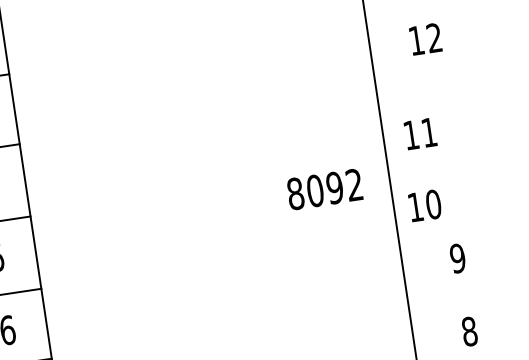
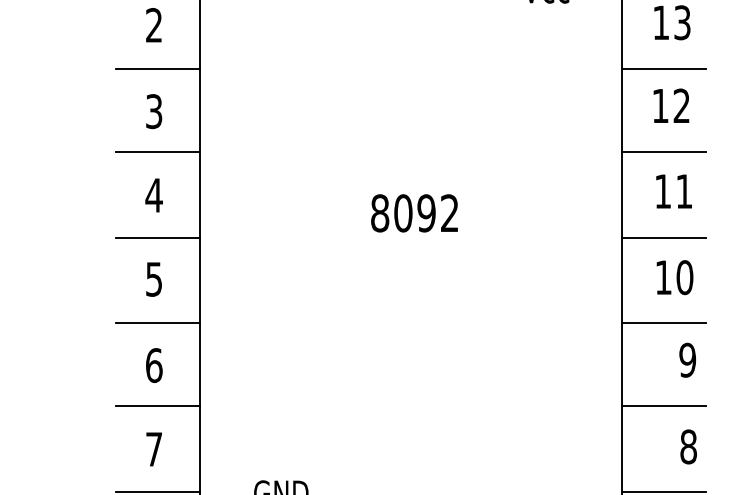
line: (401, 15) -> (664, 69), added
text: (425, 38) -> (671, 105), moved
line: (412, 85) -> (664, 152), added
text: (420, 133) -> (673, 191), moved
line: (422, 157) -> (664, 237), added
text: (324, 189) -> (414, 213), moved
text: (424, 205) -> (674, 277), moved
line: (433, 230) -> (664, 323), added
line: (444, 300) -> (664, 406), added

